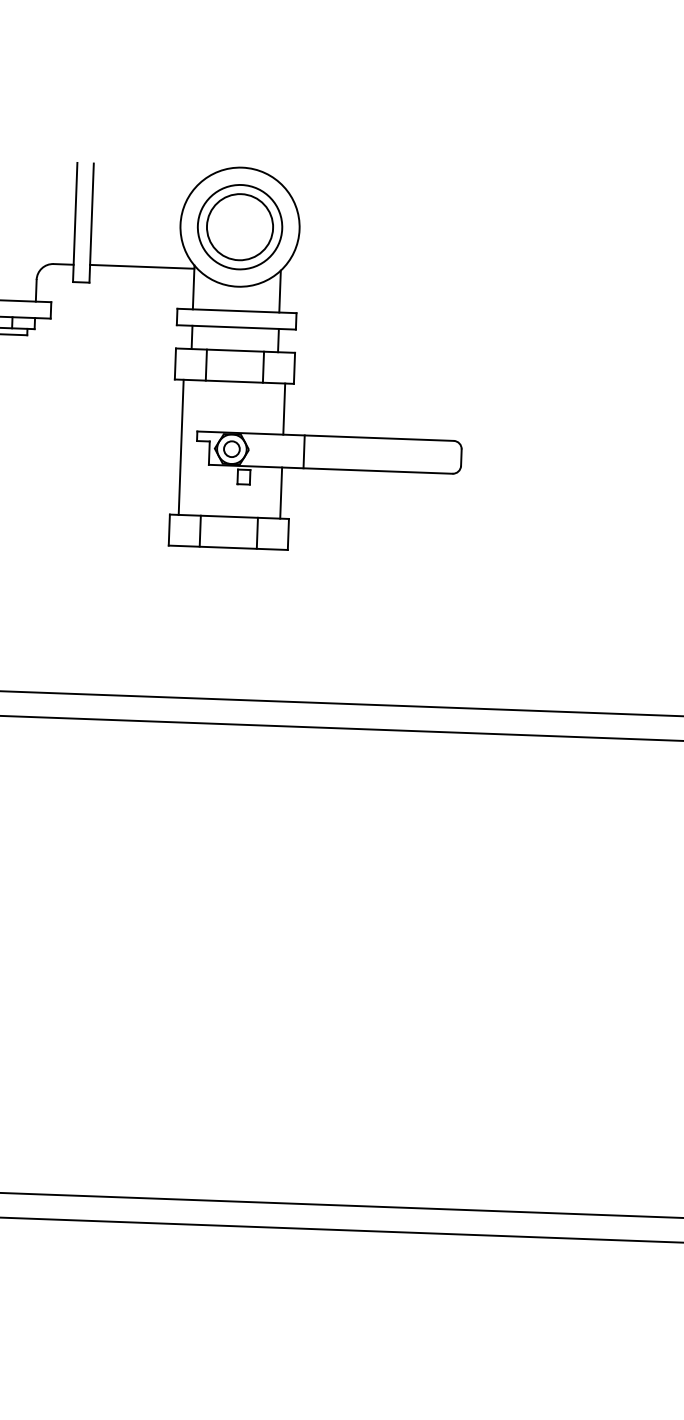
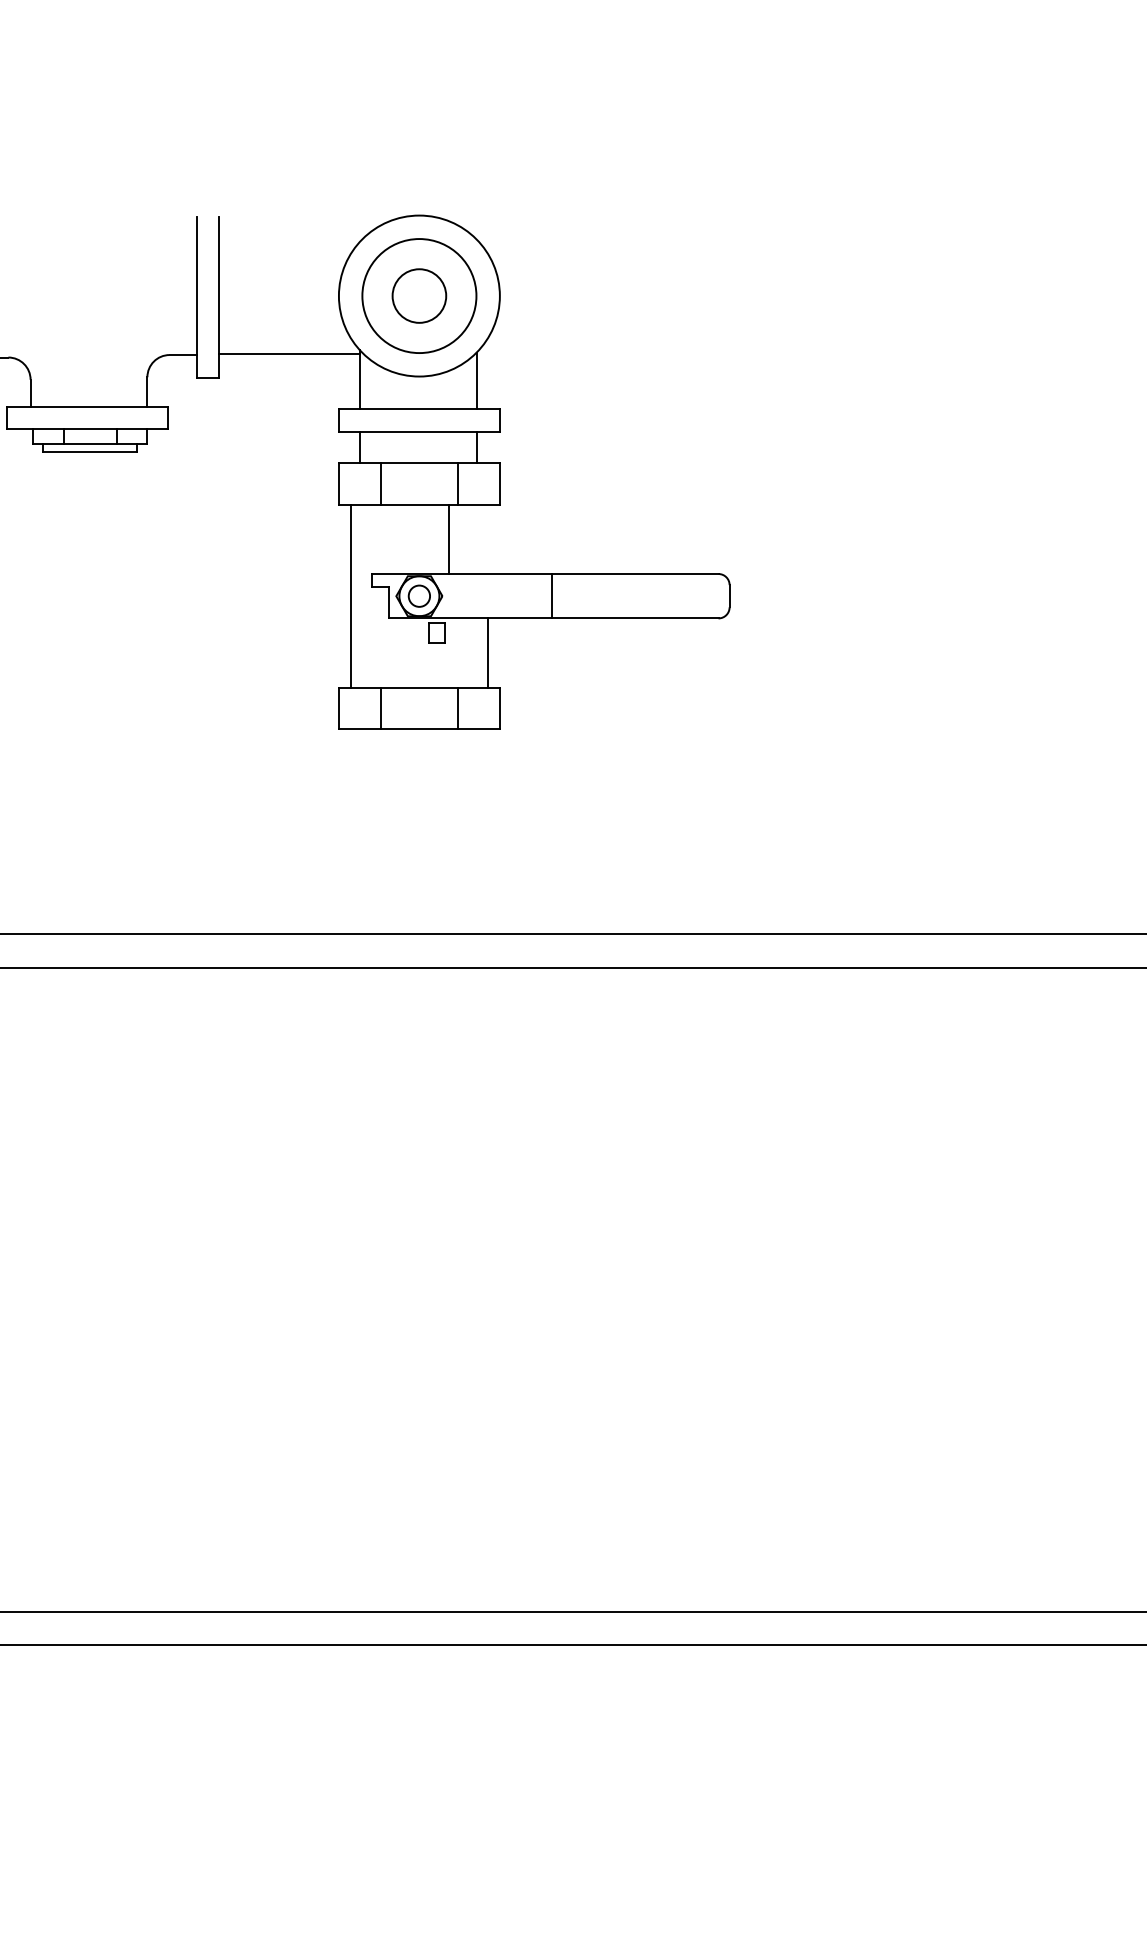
circle: (240, 226) -> (419, 295), size x0.6
line: (284, 409) -> (449, 539), moved
line: (304, 452) -> (552, 596), moved

